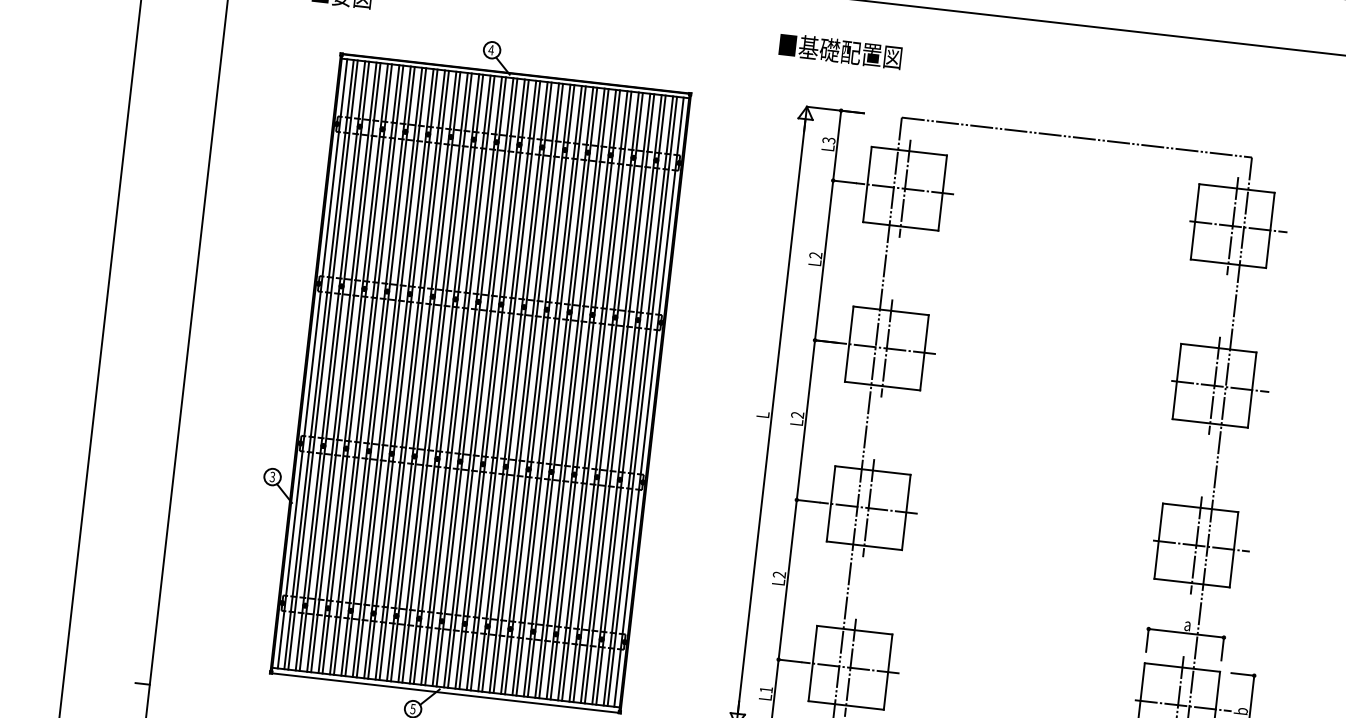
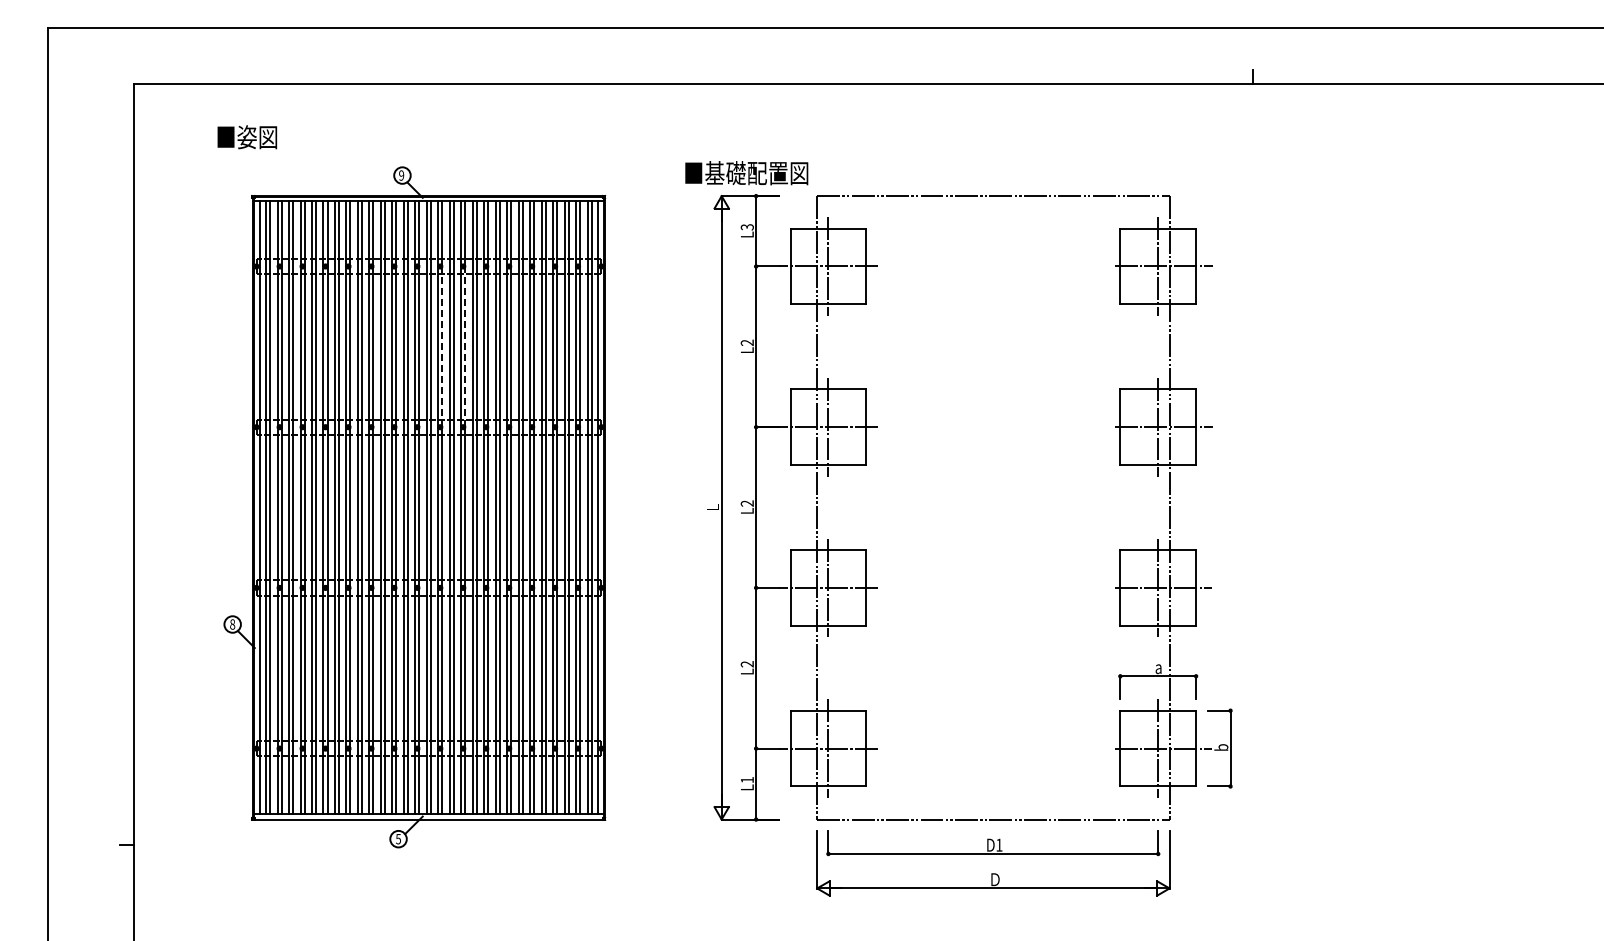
text: (491, 50) -> (401, 175), 4 -> 9
text: (840, 51) -> (746, 173), moved
line: (512, 224) -> (442, 346), solid -> dashed
line: (535, 227) -> (465, 346), solid -> dashed
text: (272, 477) -> (232, 624), 3 -> 8

